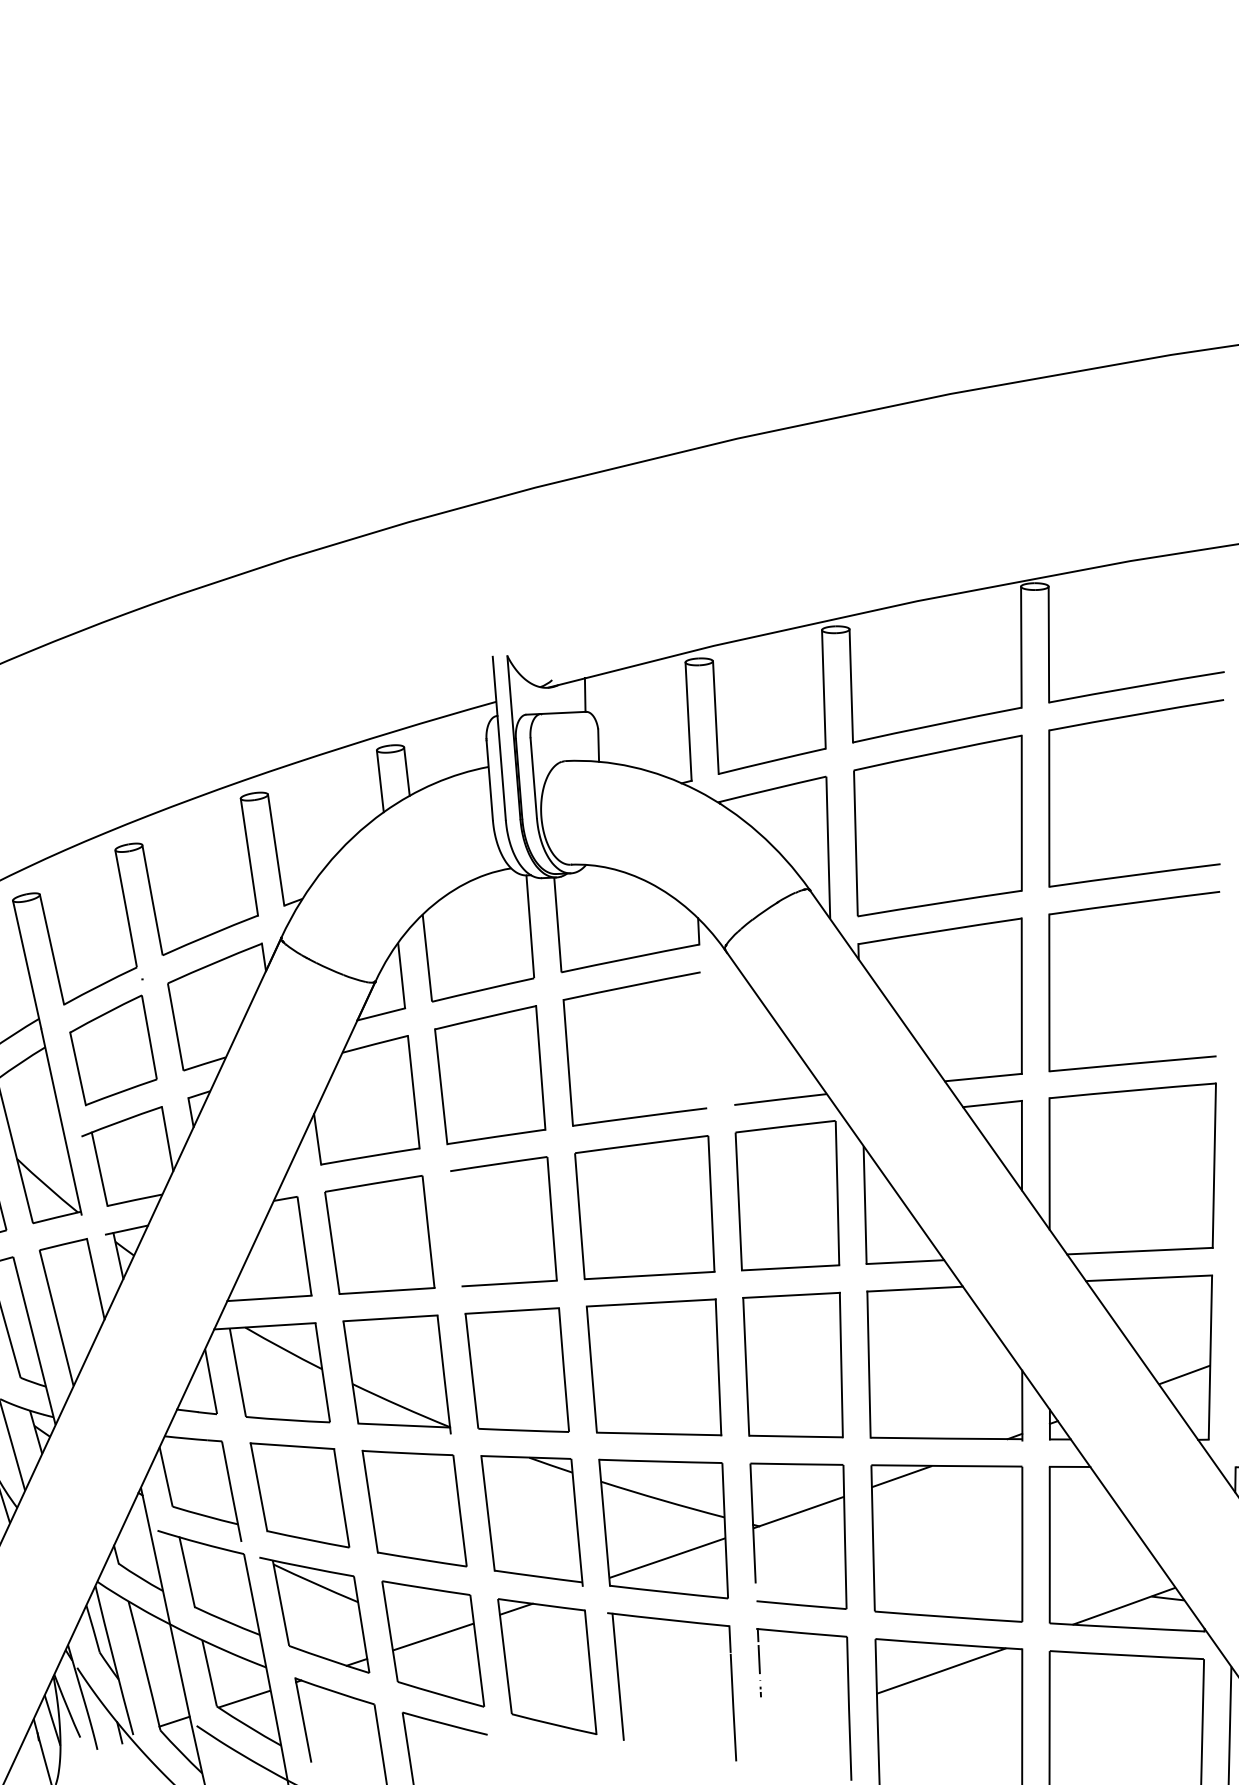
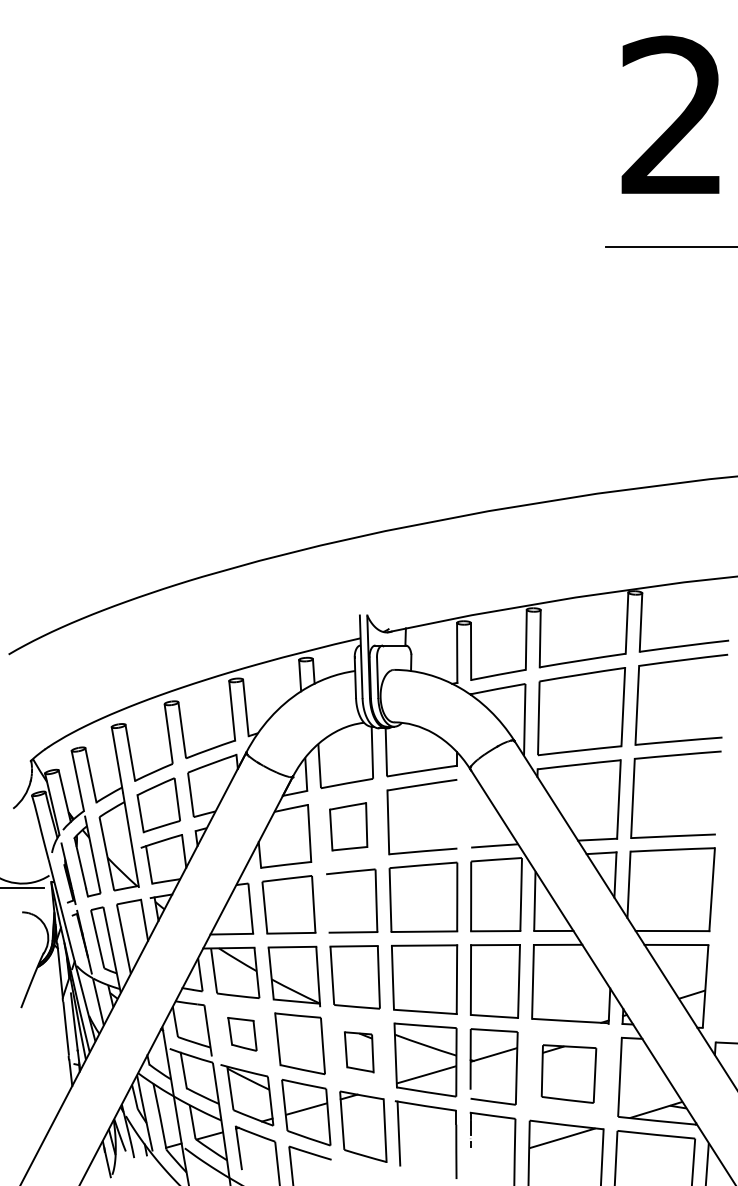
part: (489, 1074) -> (348, 826), size x0.7
part: (299, 1495) -> (242, 1034), size x0.6
part: (532, 1520) -> (359, 1052), size x0.6
part: (947, 1542) -> (568, 1073), size x0.7

